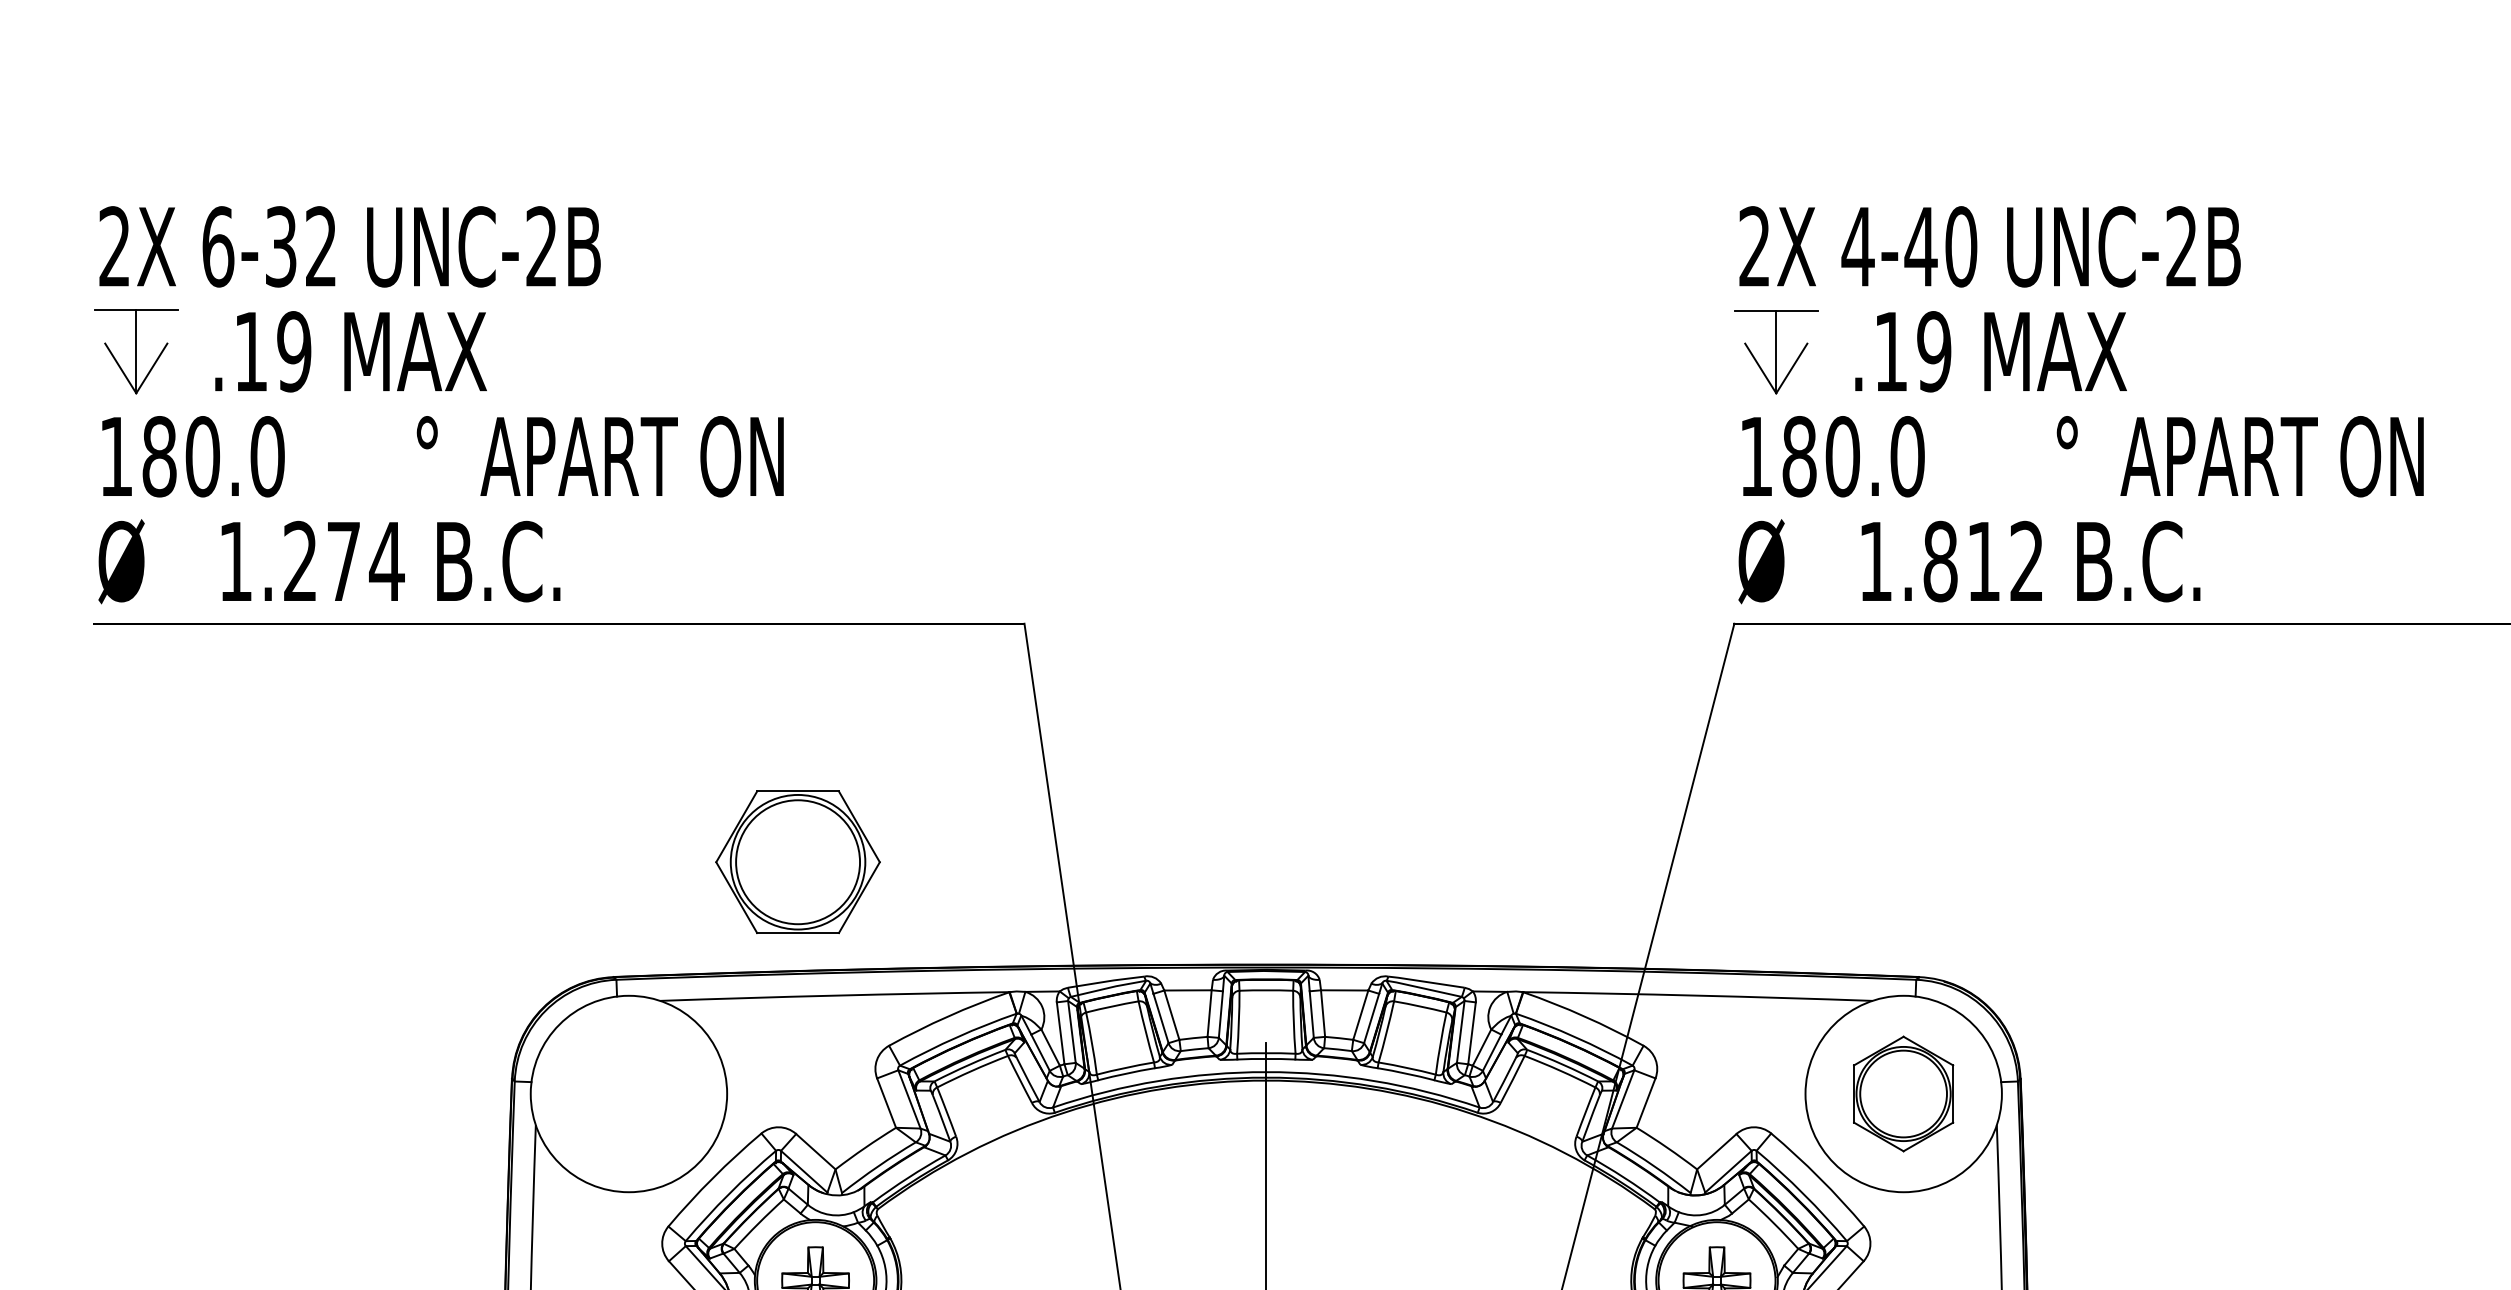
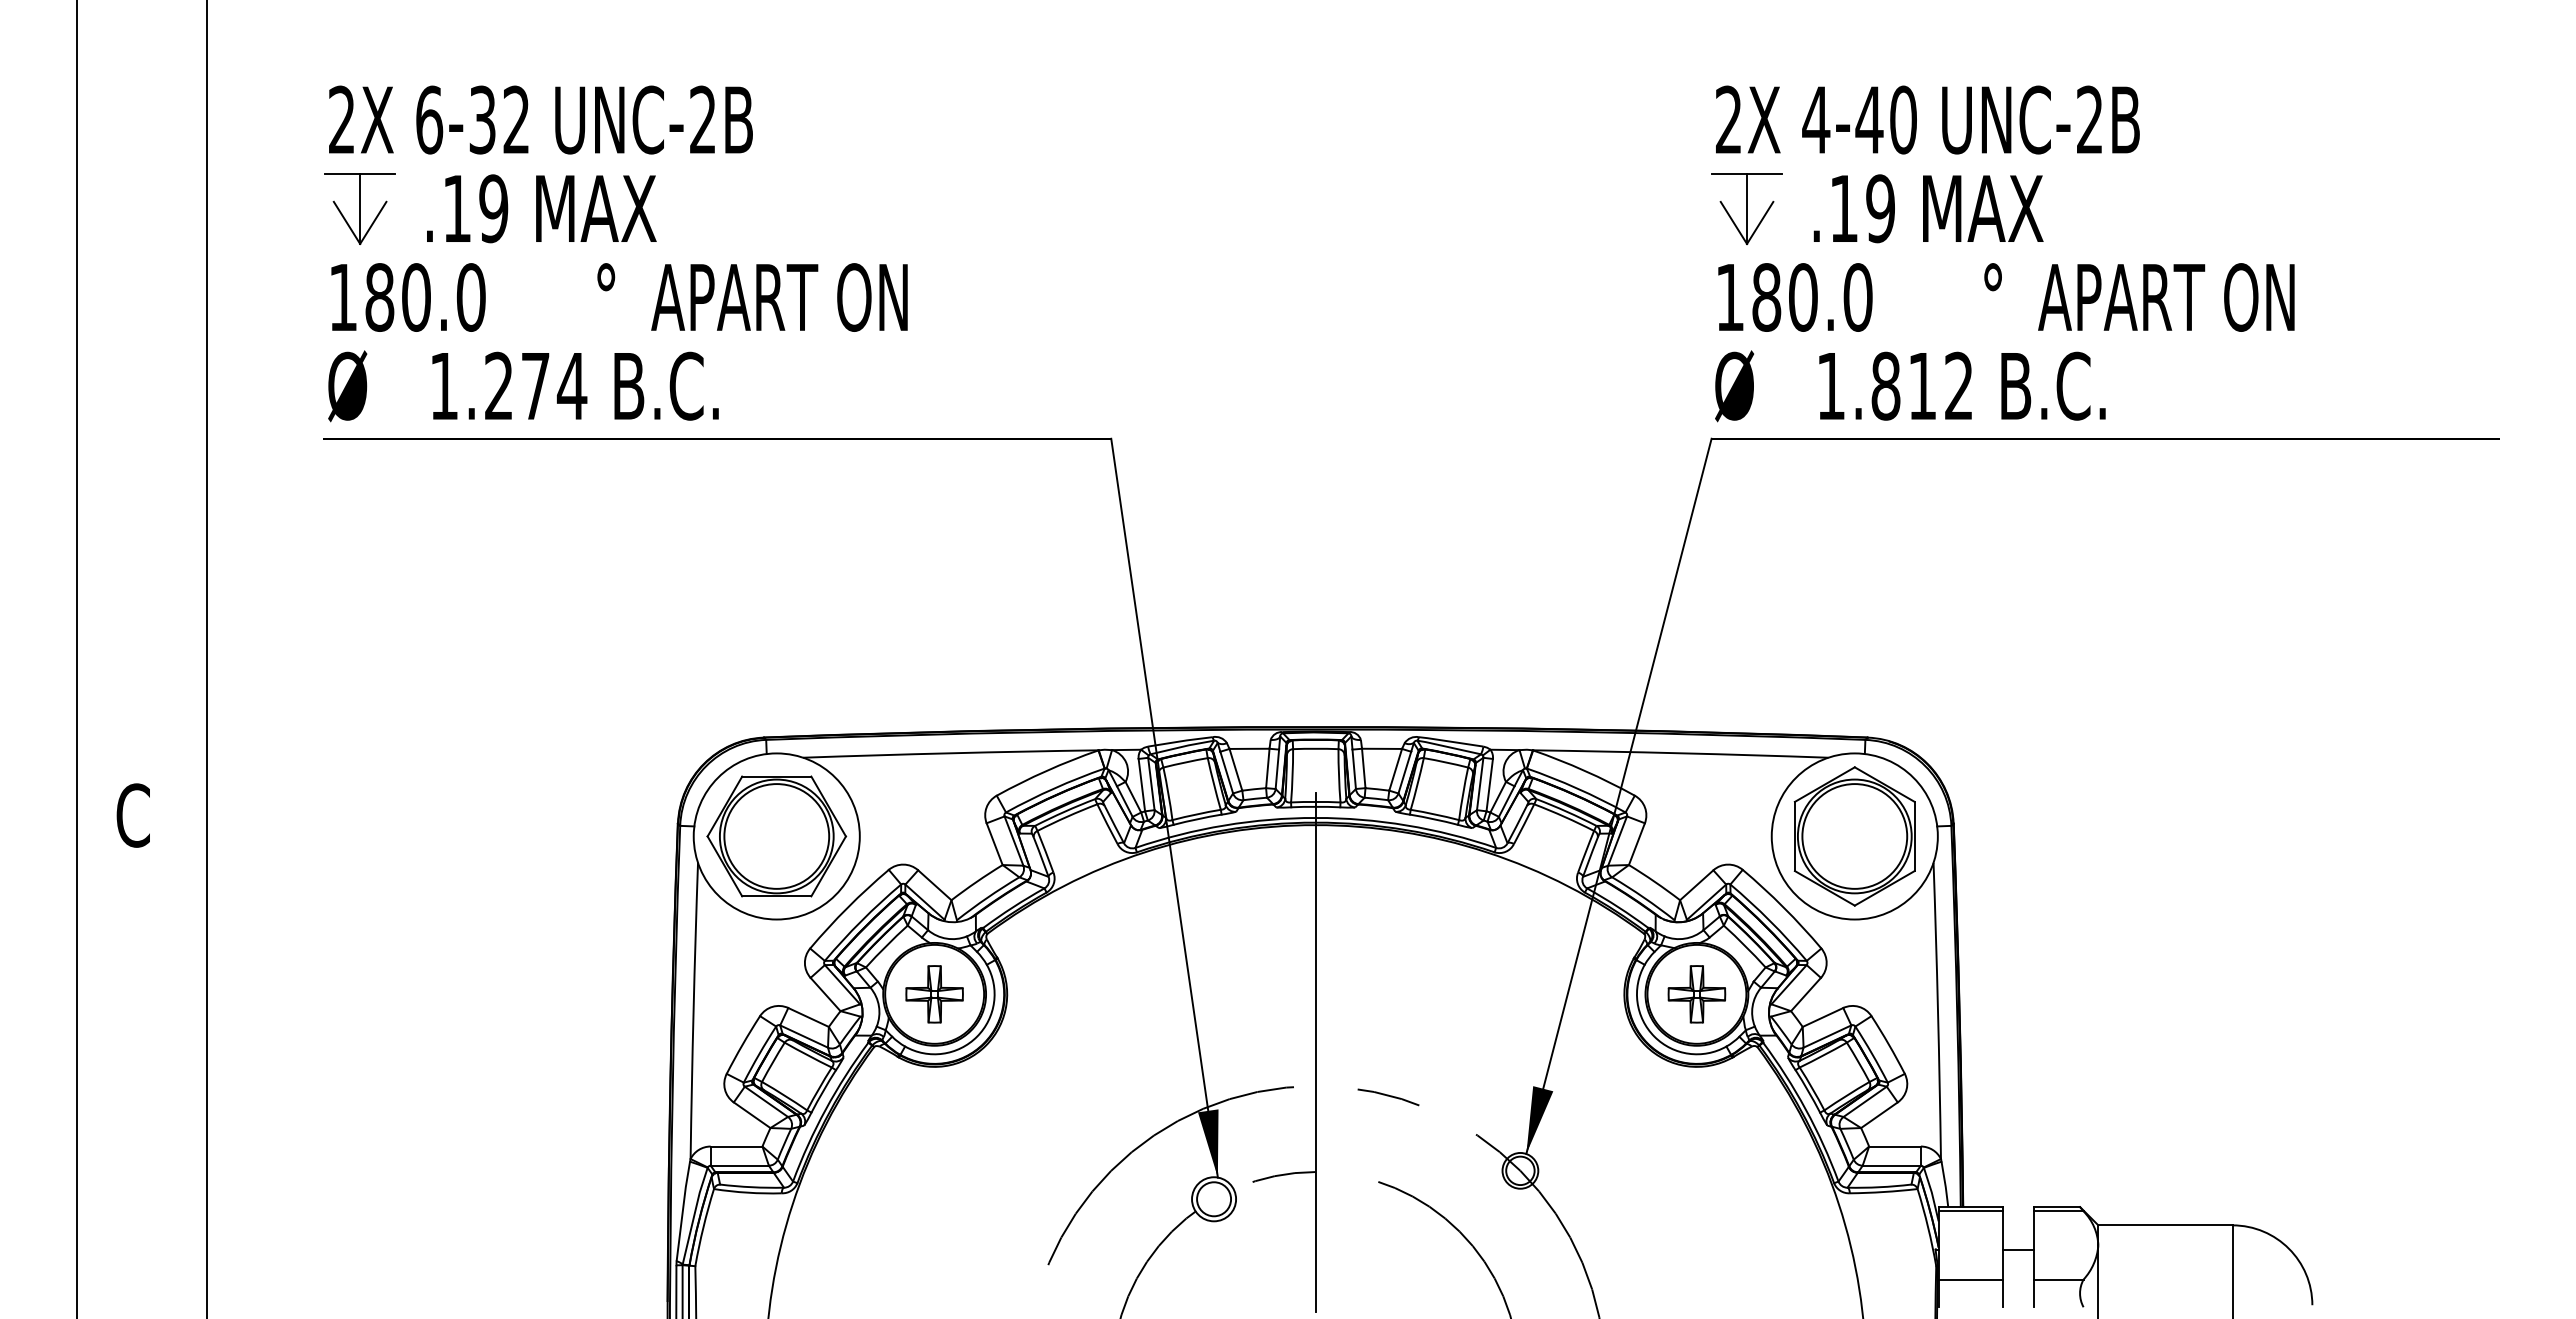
part: (797, 862) -> (776, 836), moved
part: (1903, 1094) -> (1854, 836), size x1.43

